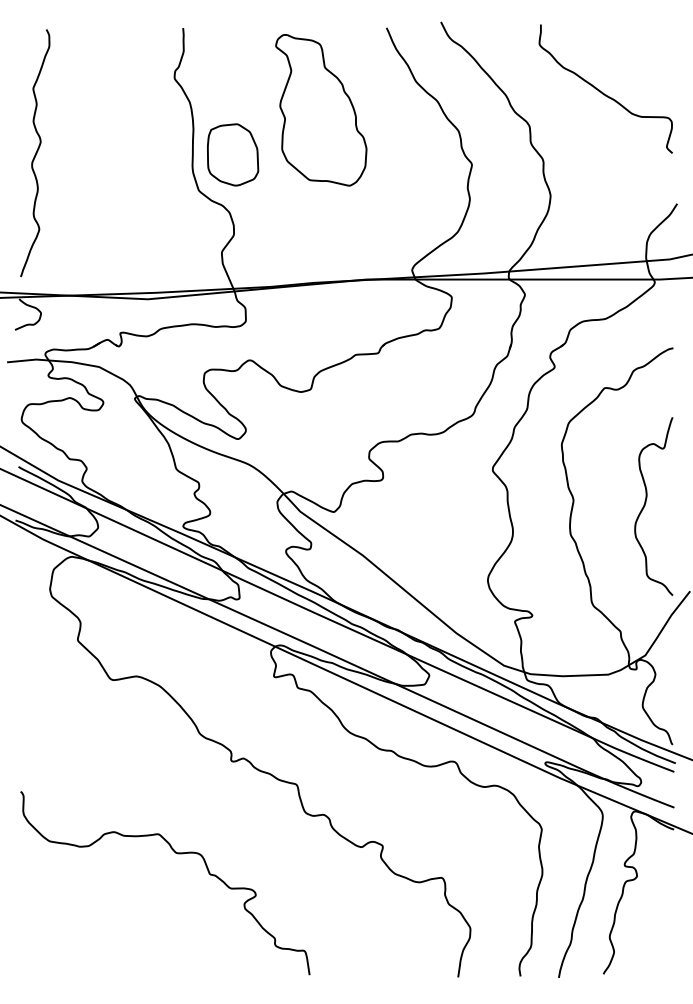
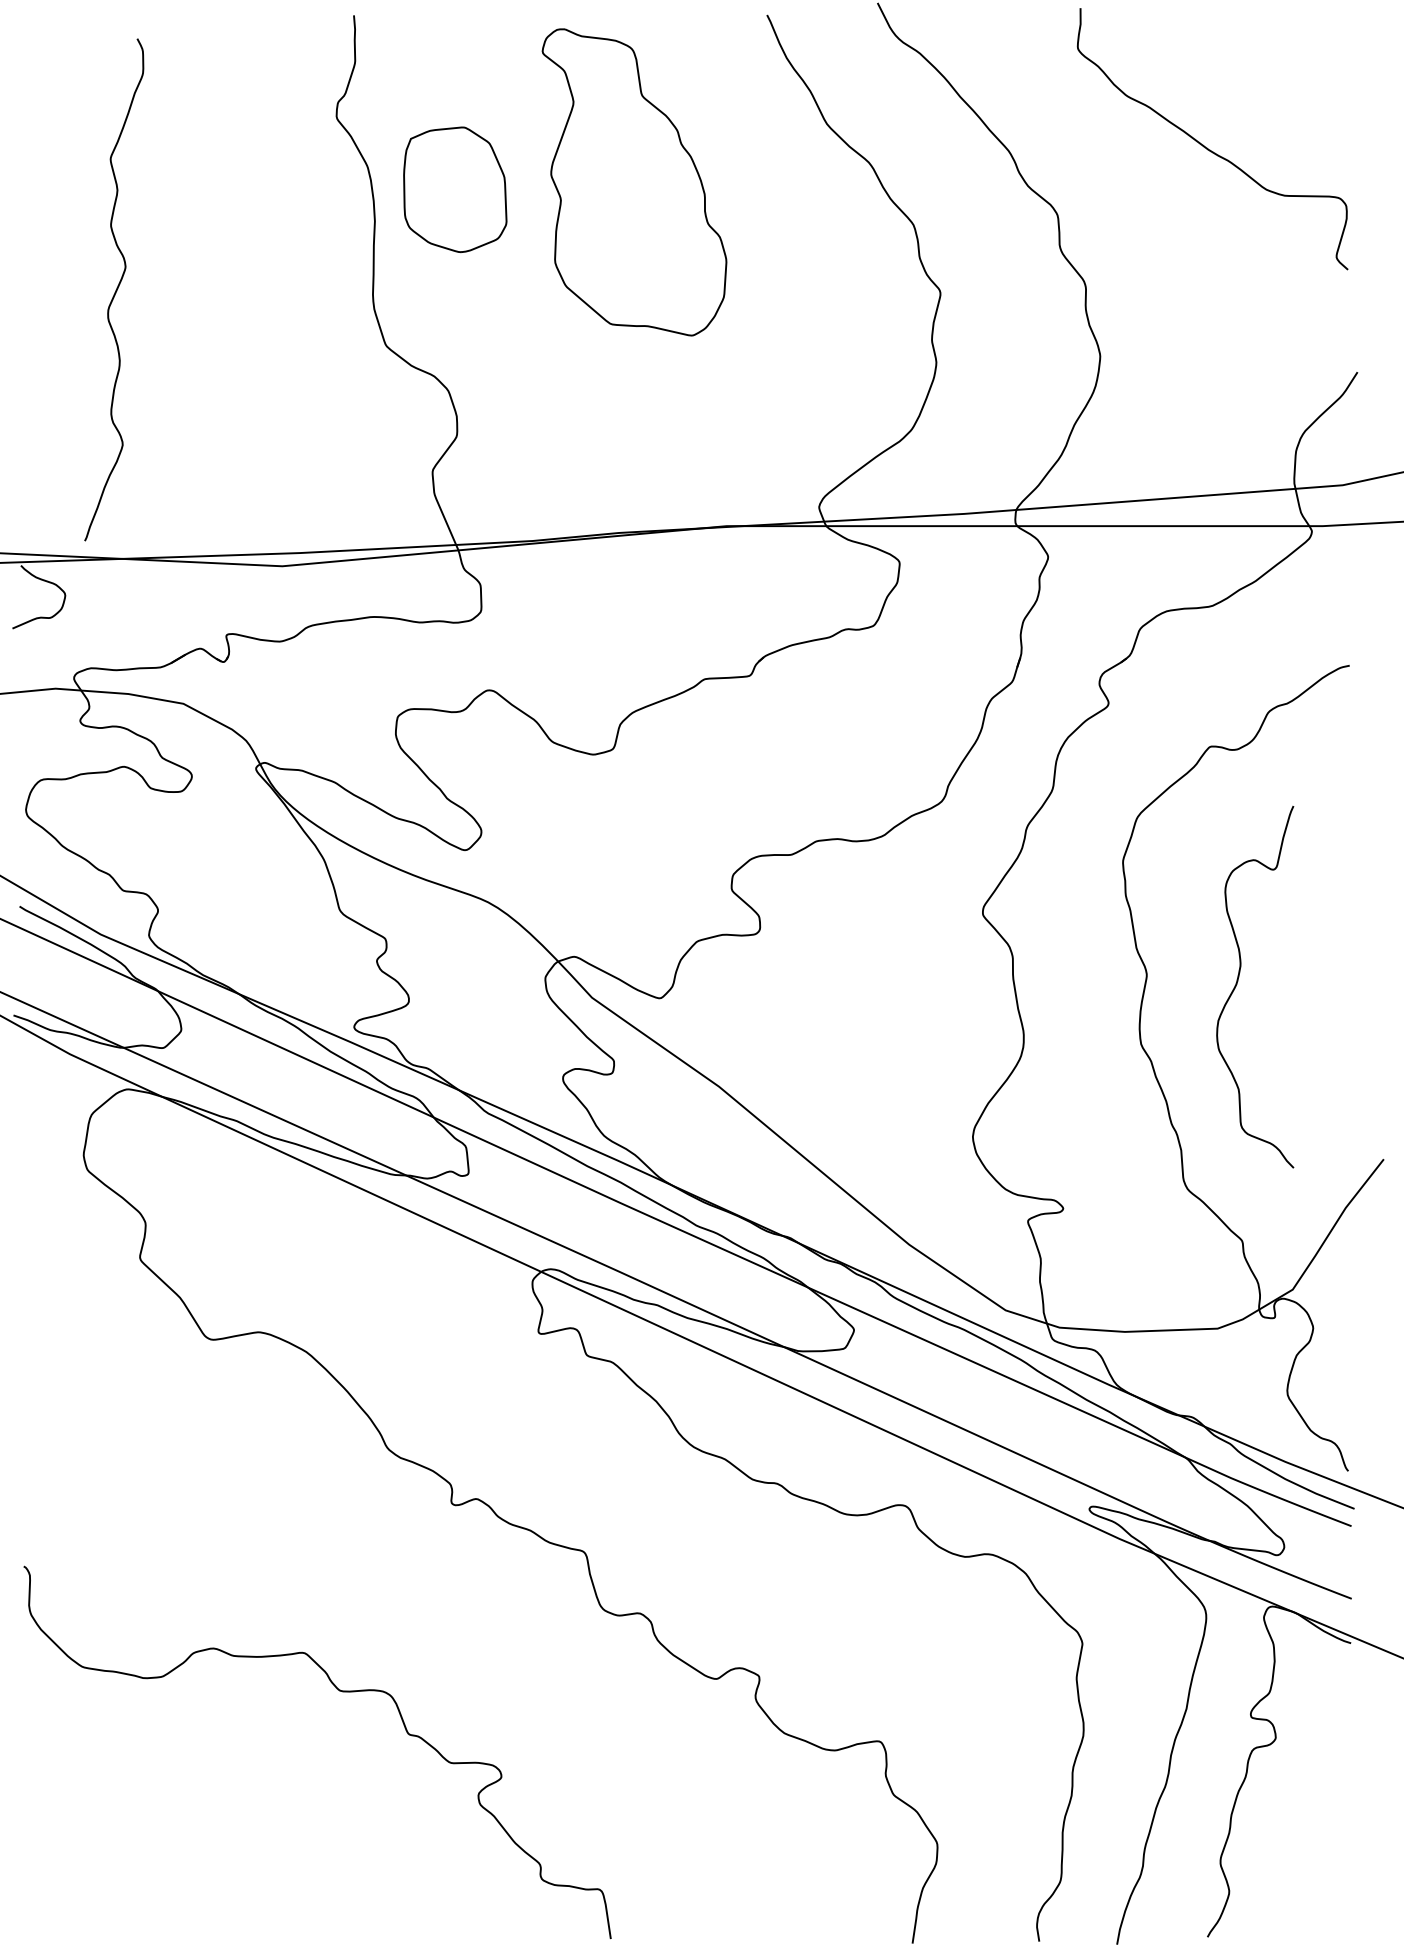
curve: (35, 153) -> (114, 290), moved
part: (233, 154) -> (456, 188), moved
curve: (646, 502) -> (1240, 978), moved

